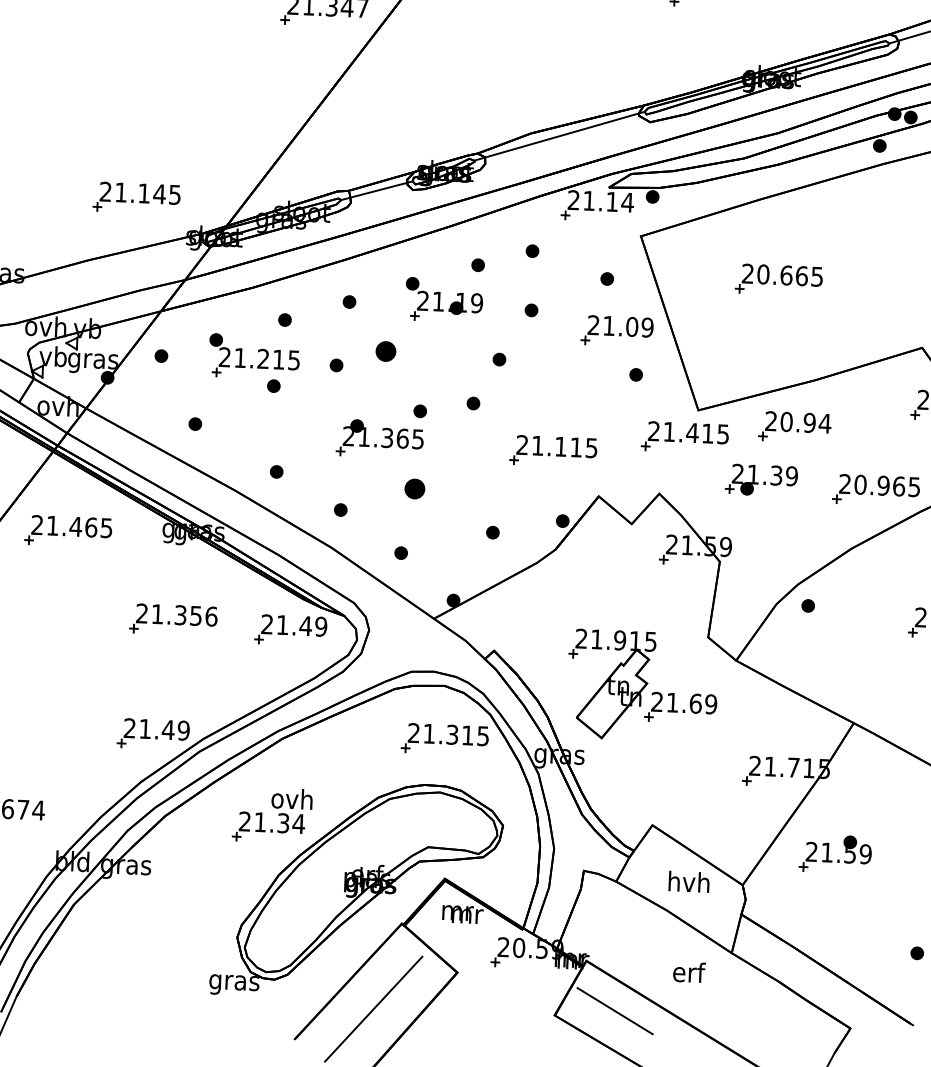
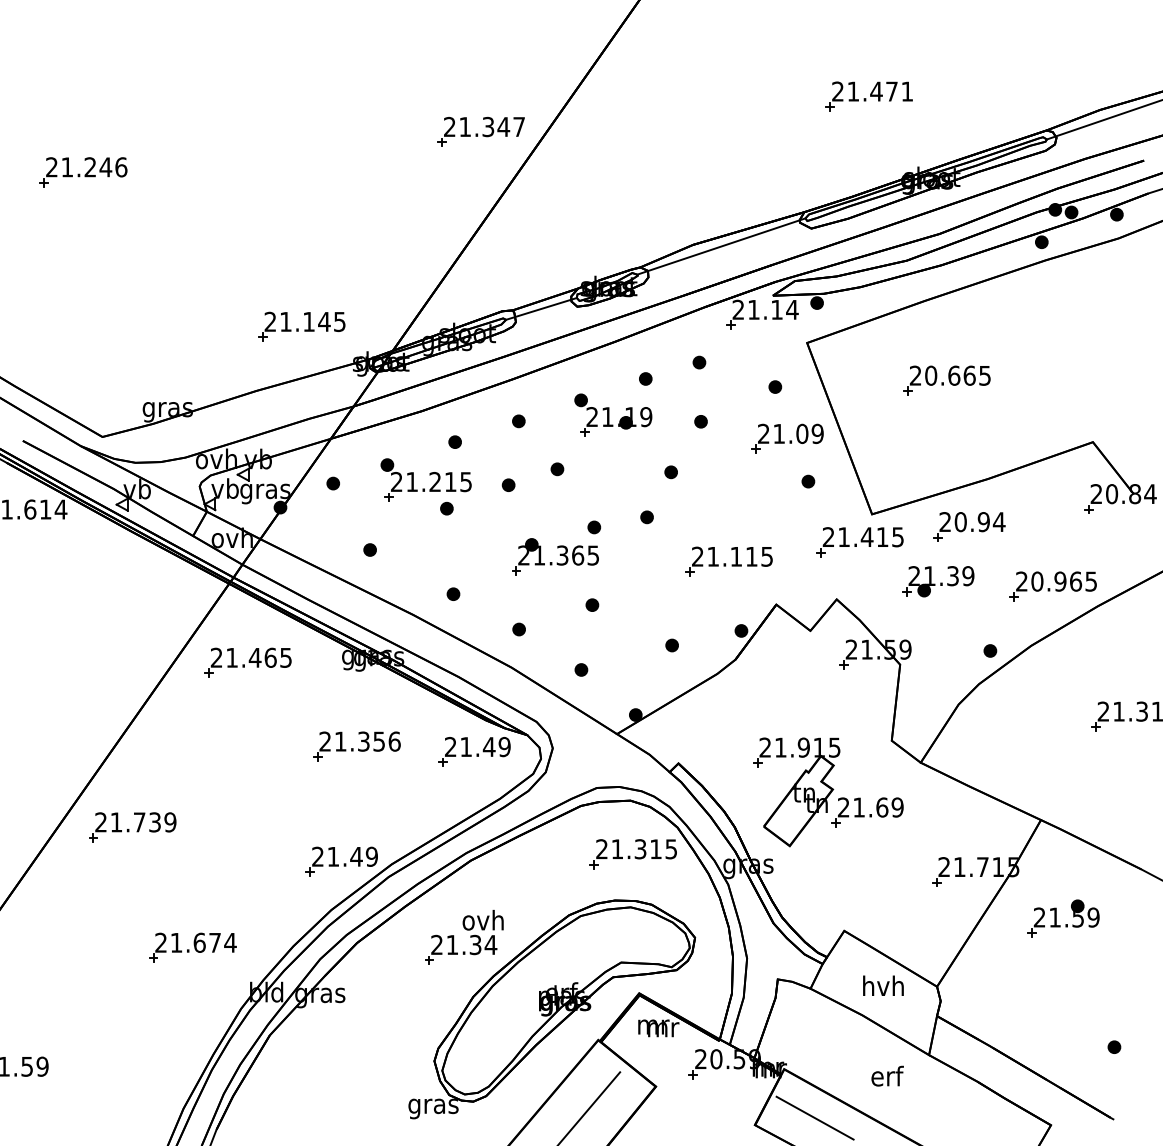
part: (386, 351) -> (557, 469), size x0.62
part: (415, 488) -> (592, 604), size x0.62
part: (808, 605) -> (990, 650), moved
part: (837, 860) -> (1065, 924), moved

